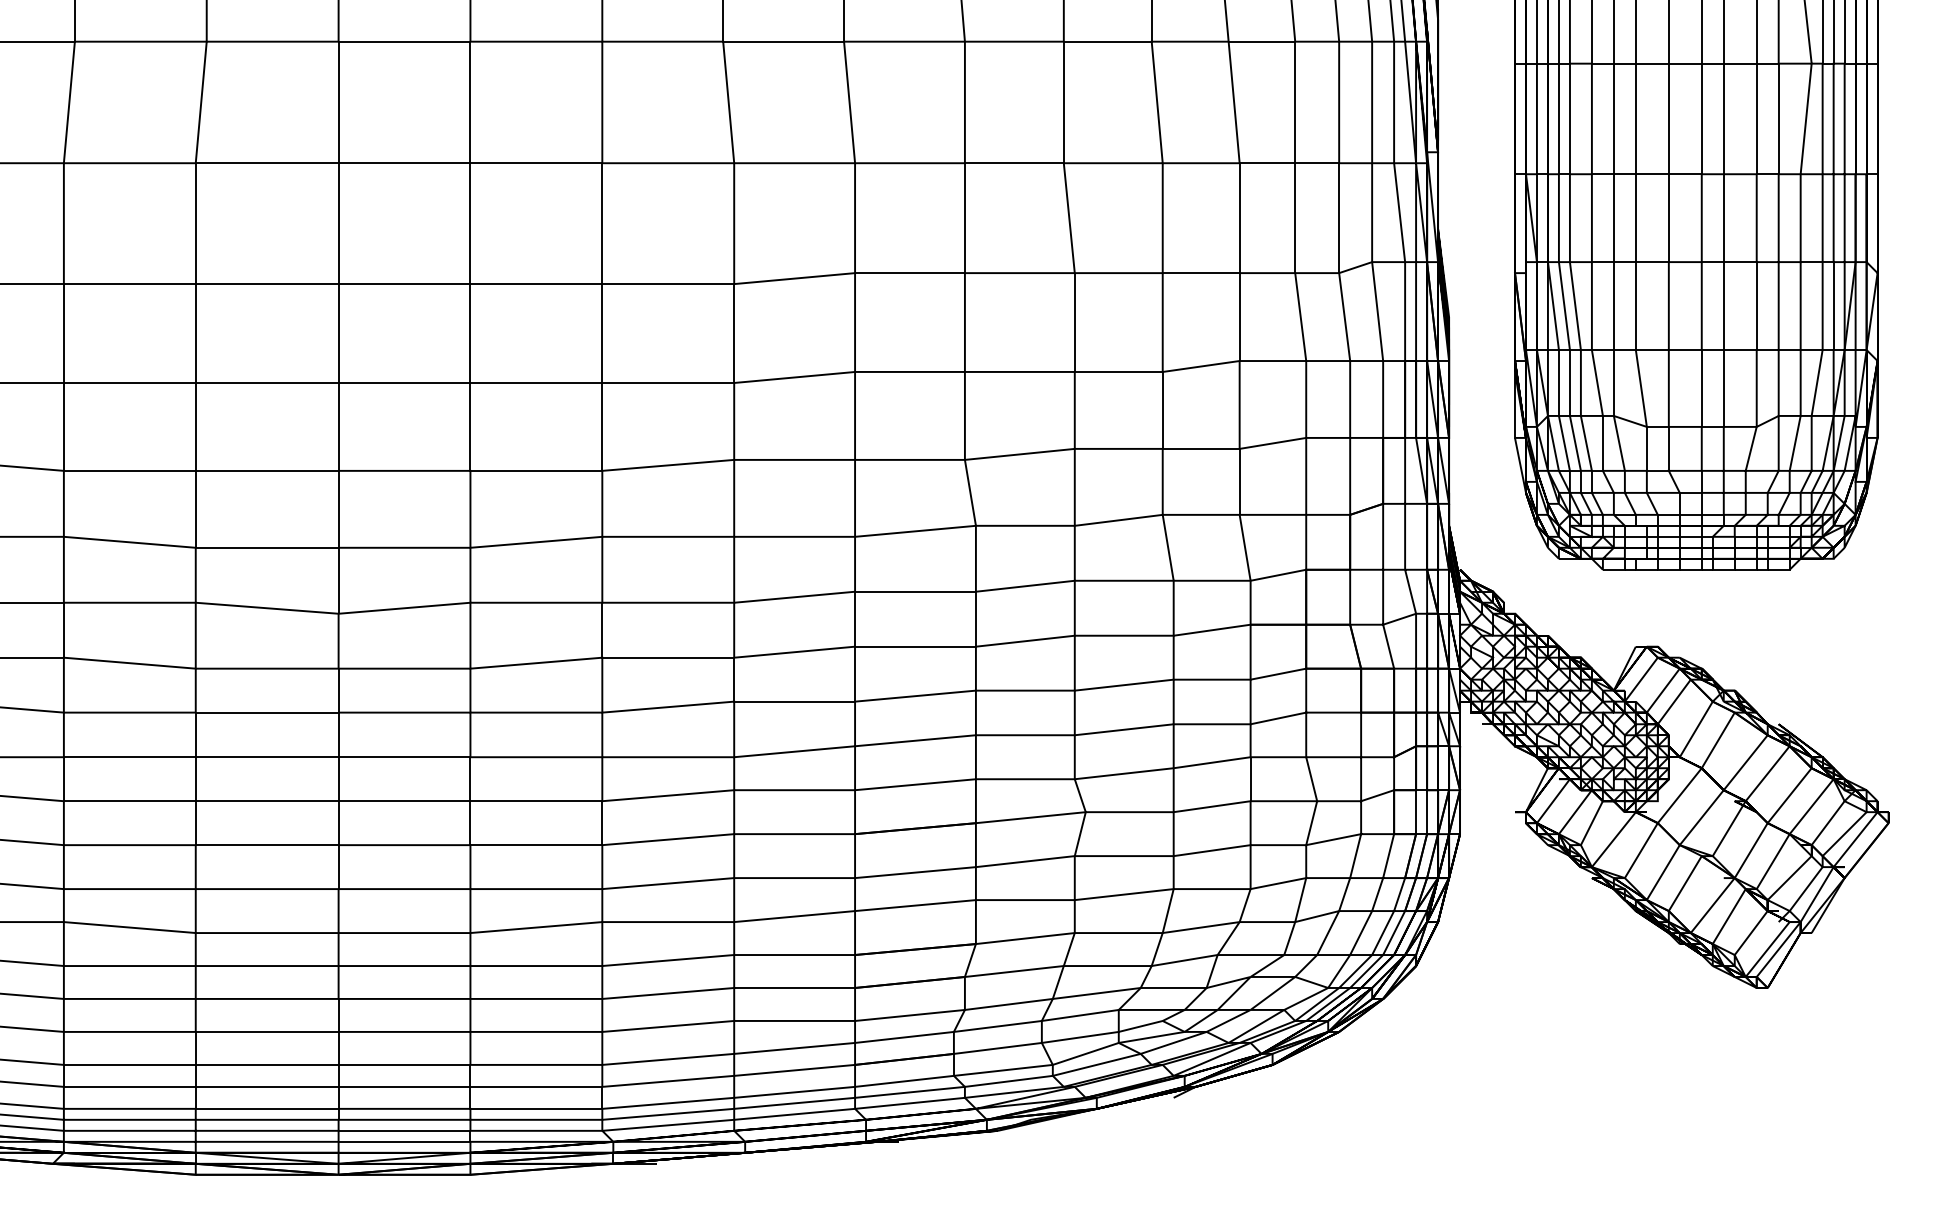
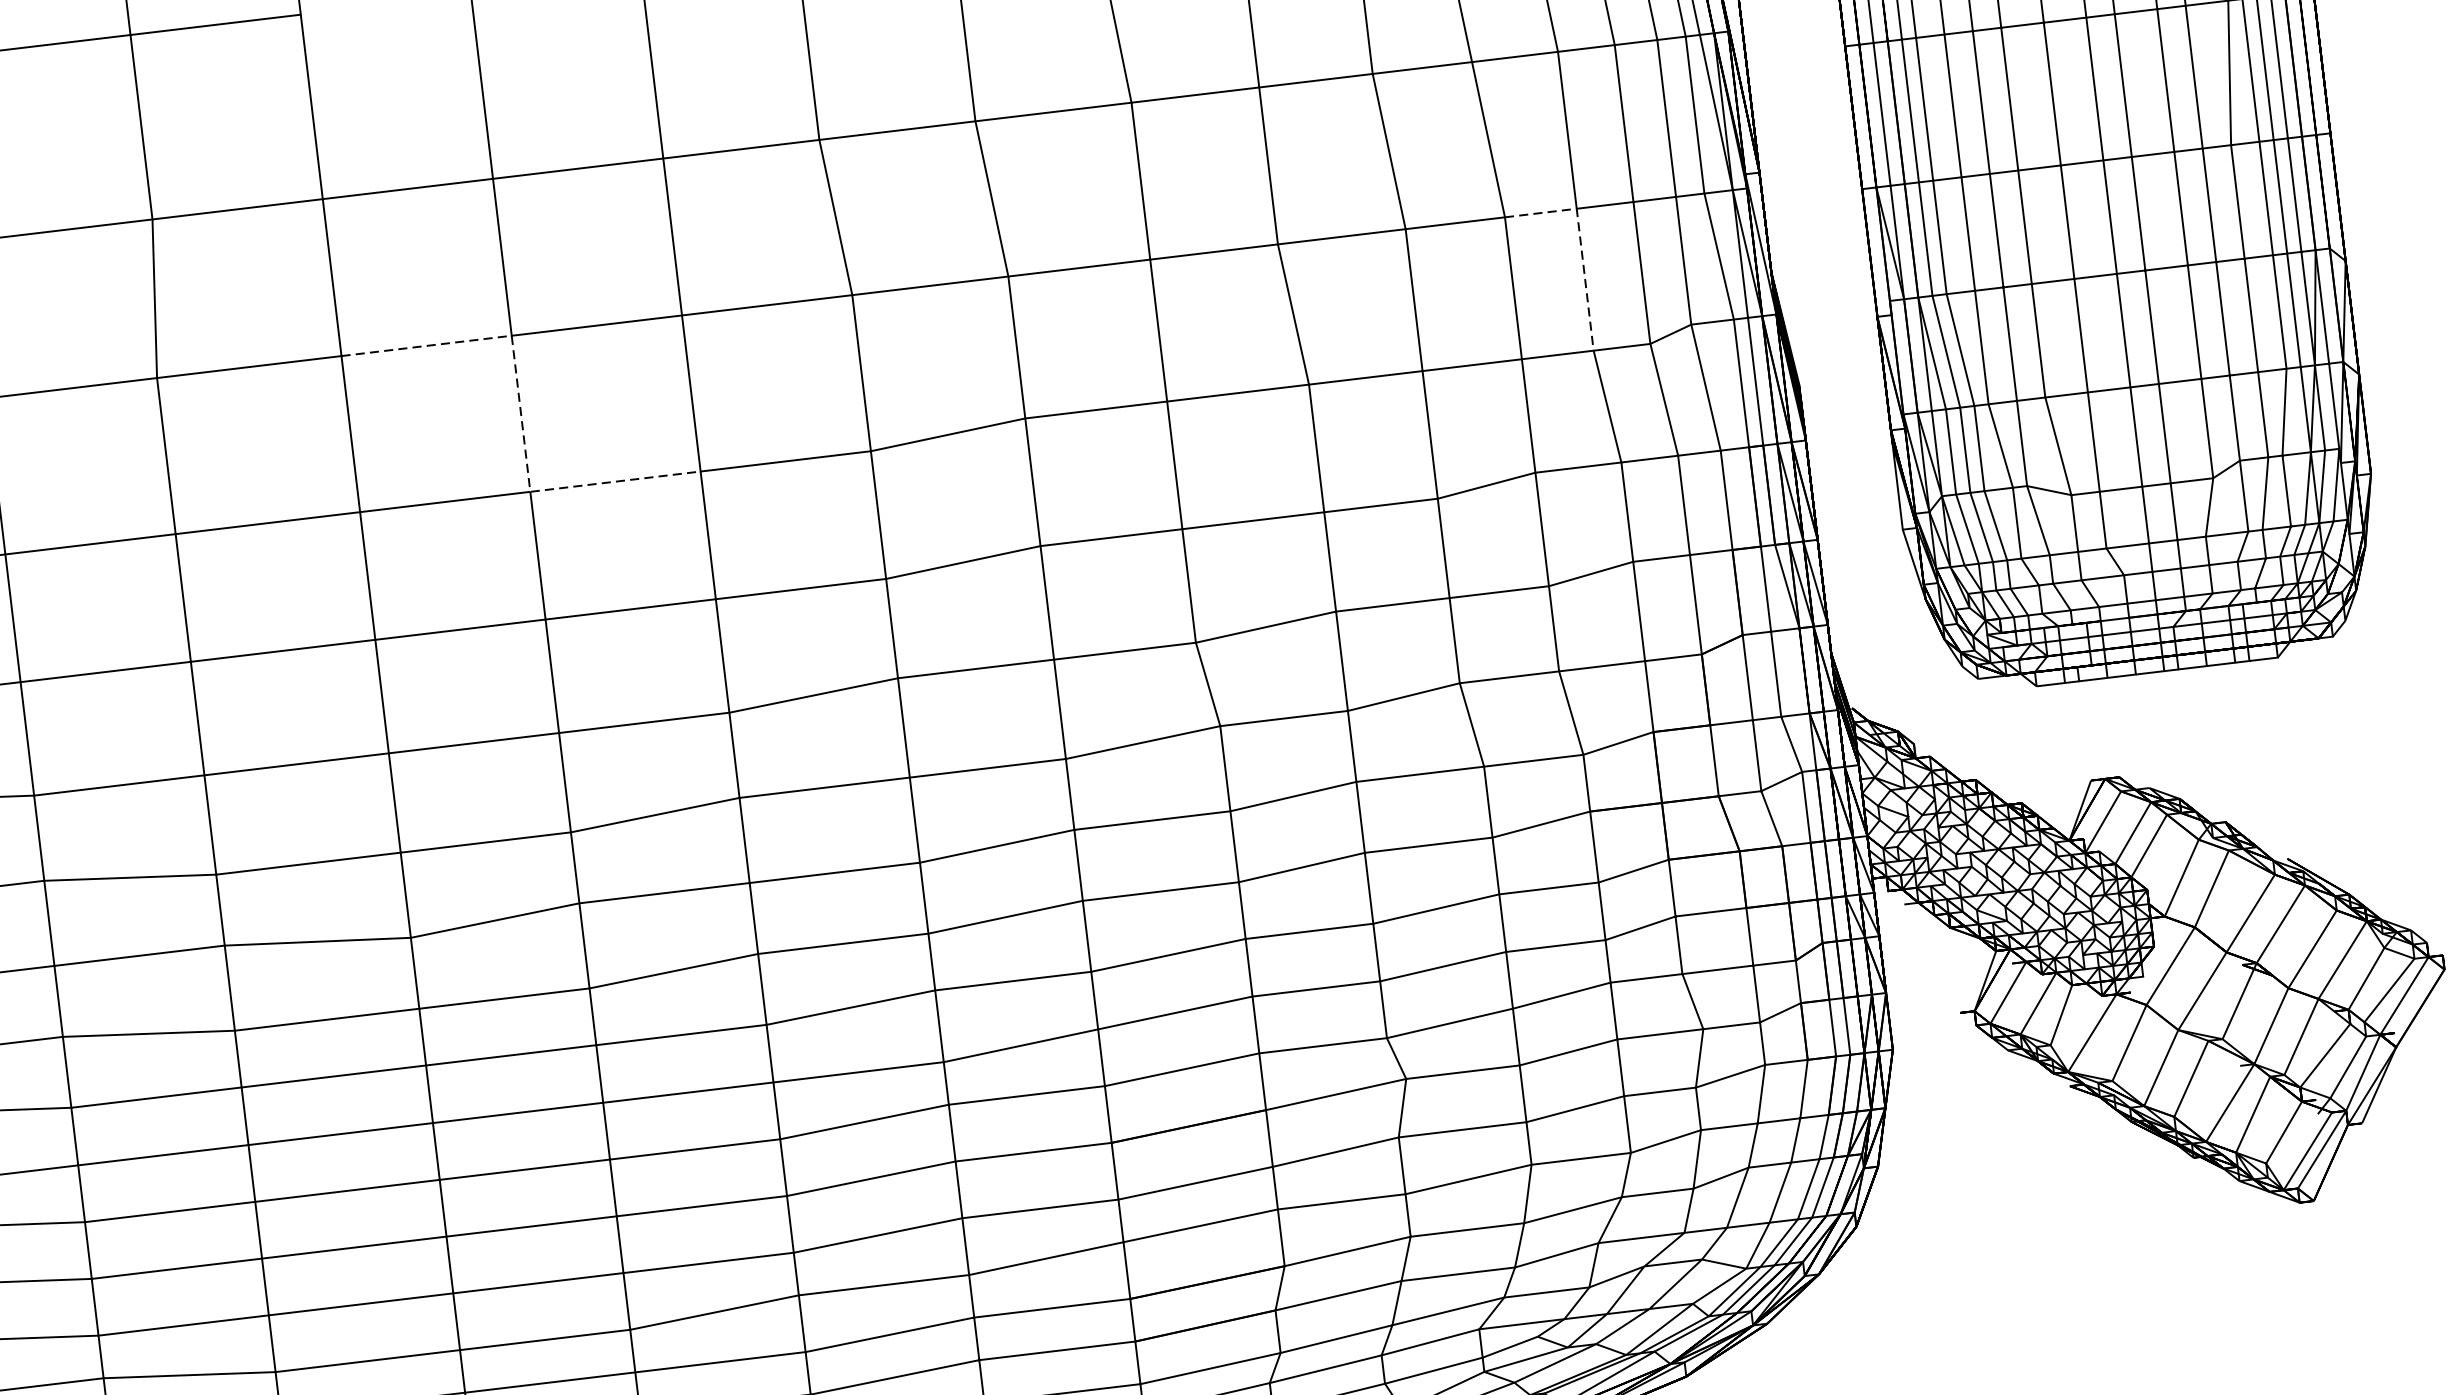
line: (1295, 190) -> (1581, 243), solid -> dashed
line: (470, 224) -> (521, 414), solid -> dashed

